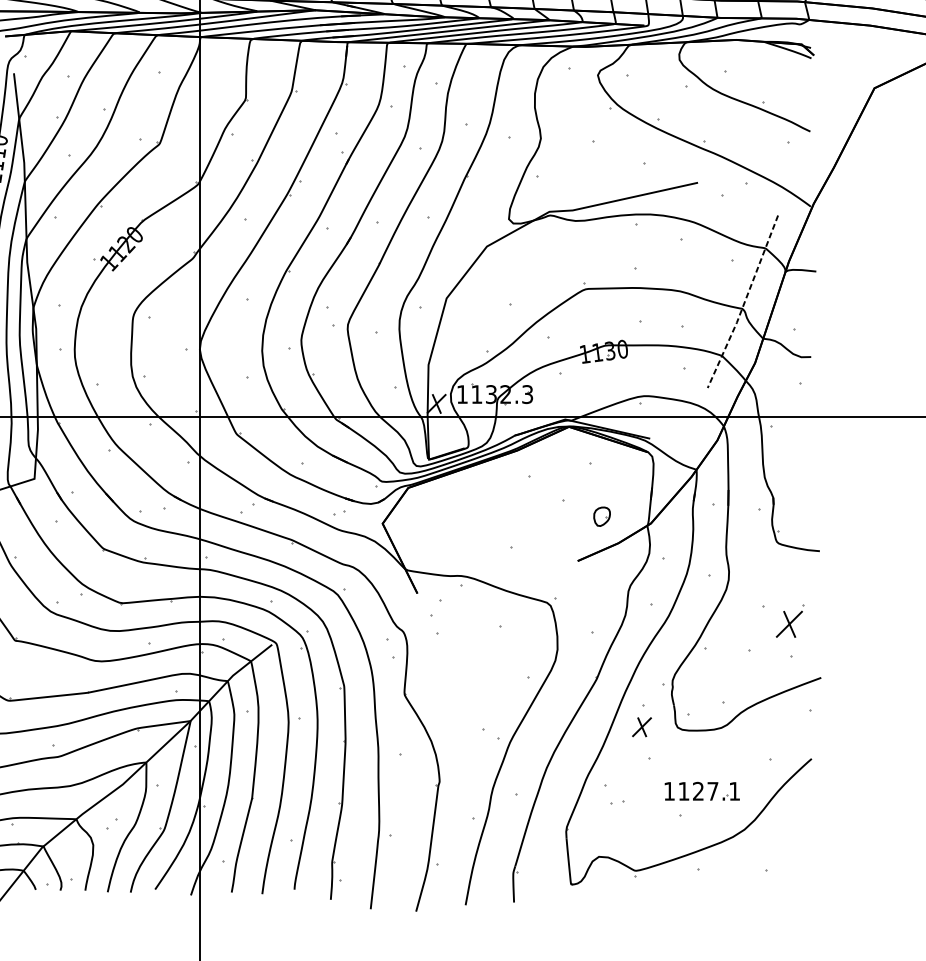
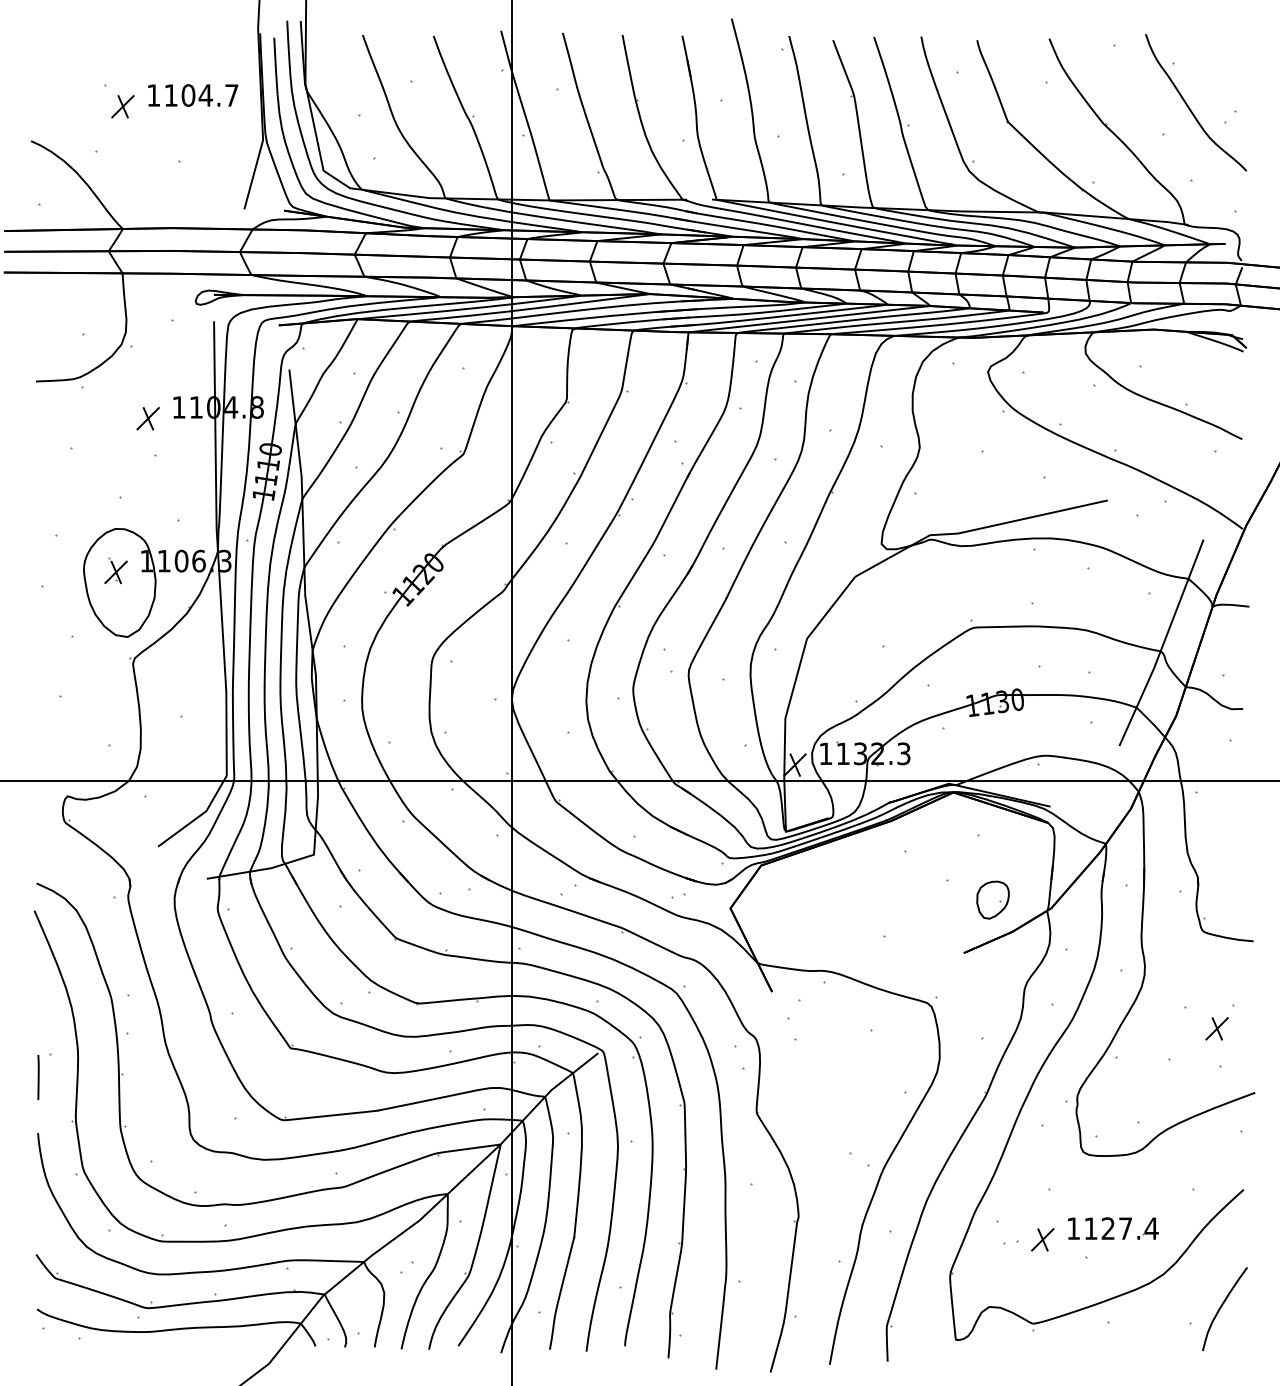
line: (744, 303) -> (1163, 644), dashed -> solid
part: (601, 516) -> (992, 899), size x1.67
part: (788, 624) -> (1216, 1028), size x0.71
part: (641, 726) -> (1042, 1239), moved
text: (734, 791) -> (1151, 1228), 1127.1 -> 1127.4
curve: (793, 858) -> (1221, 1308), added

